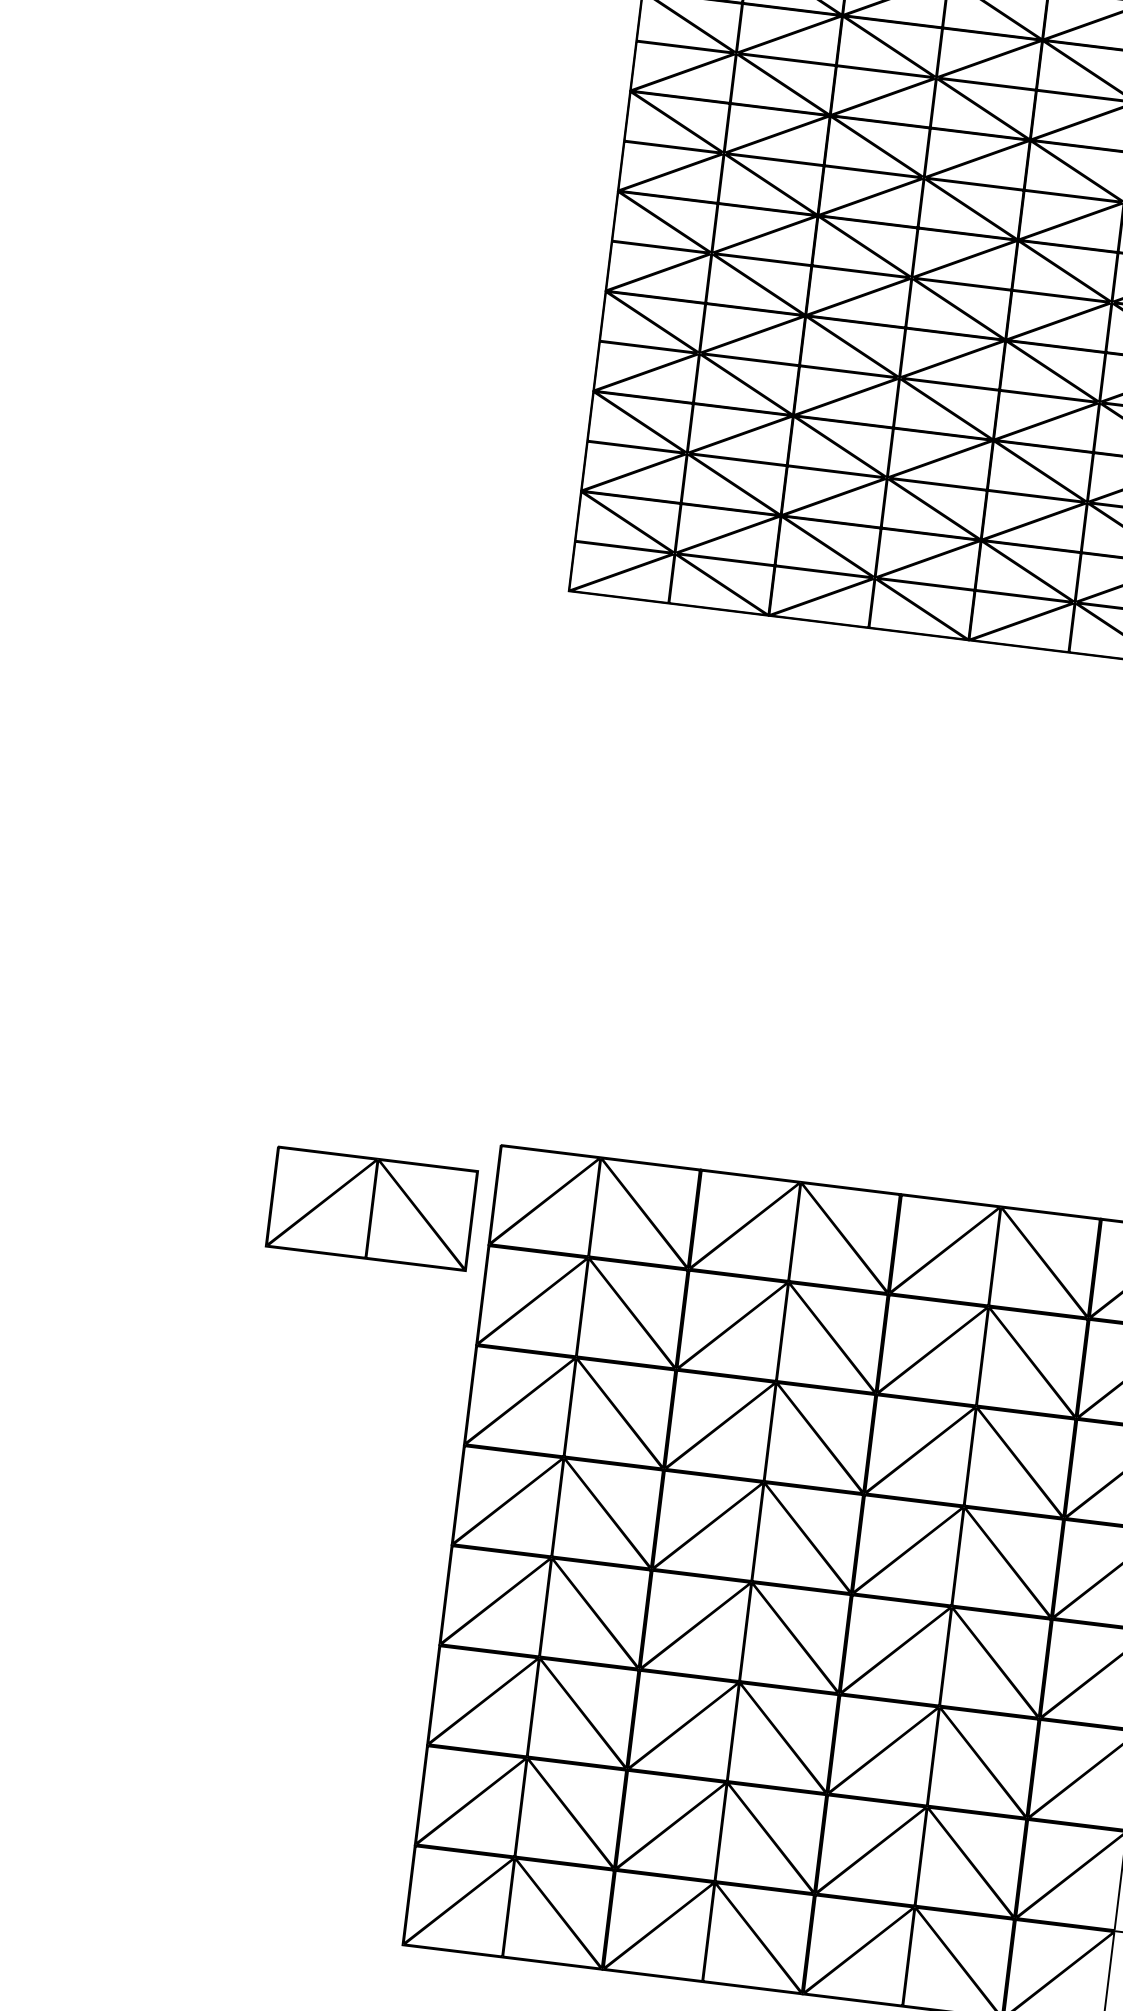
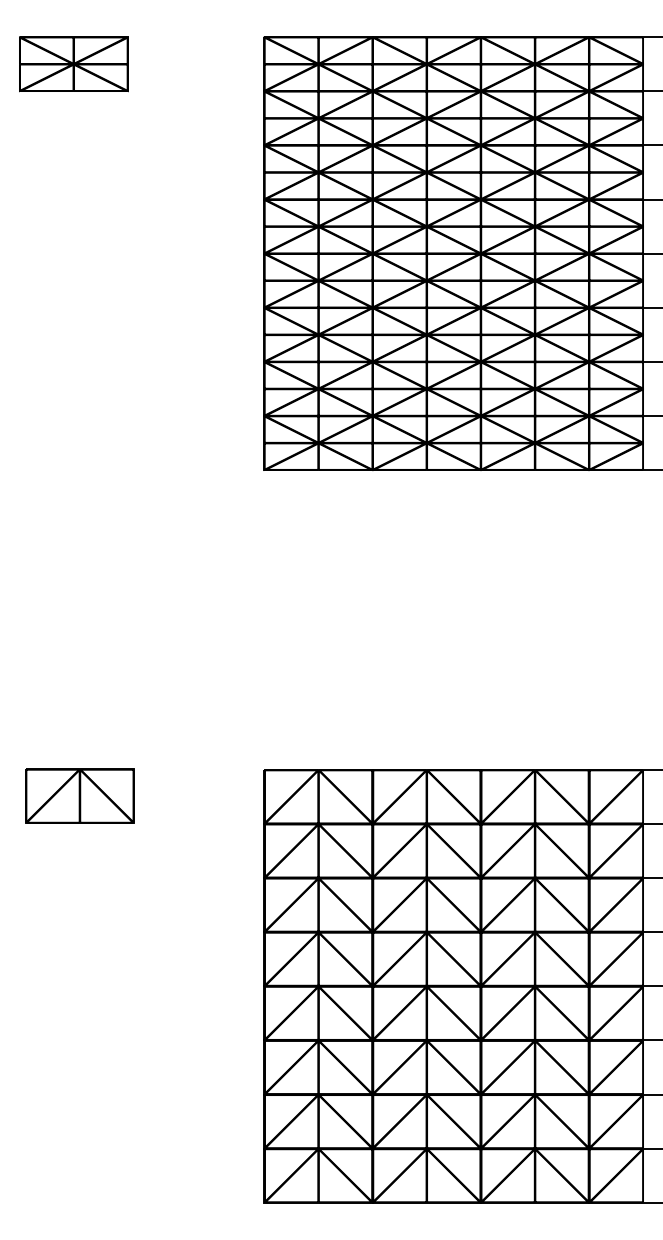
part: (371, 1207) -> (79, 795), moved

